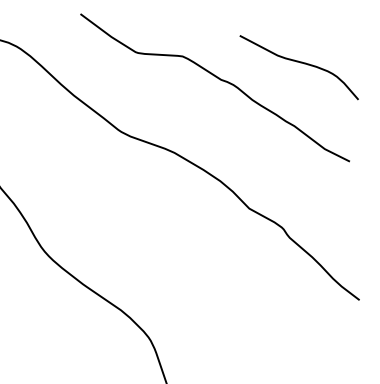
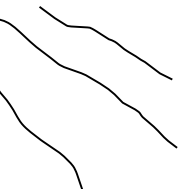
curve: (297, 64) -> (146, 31), removed

